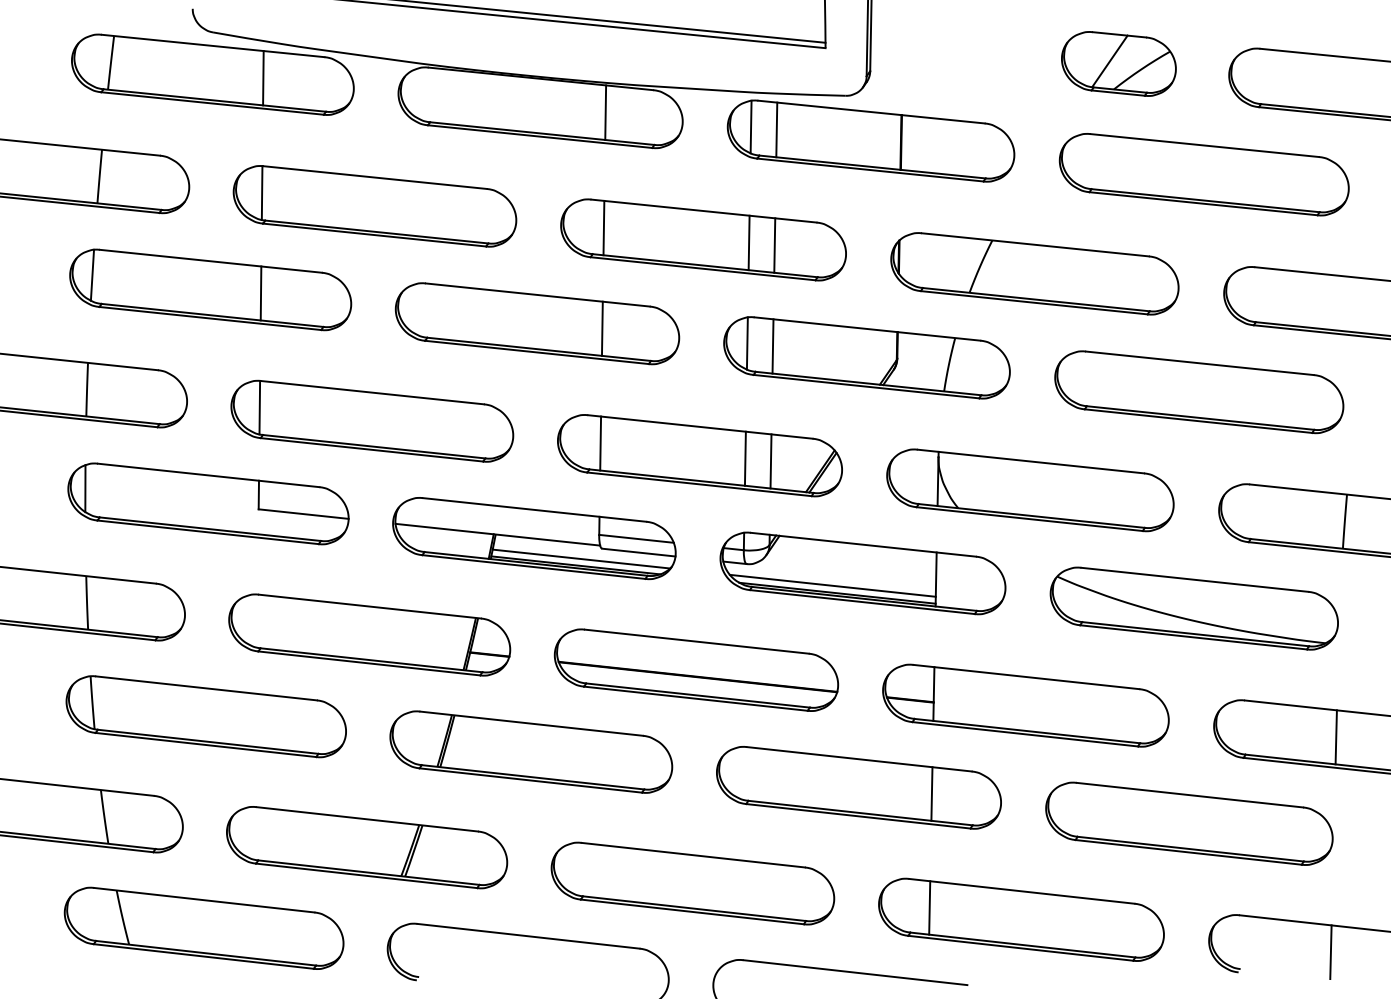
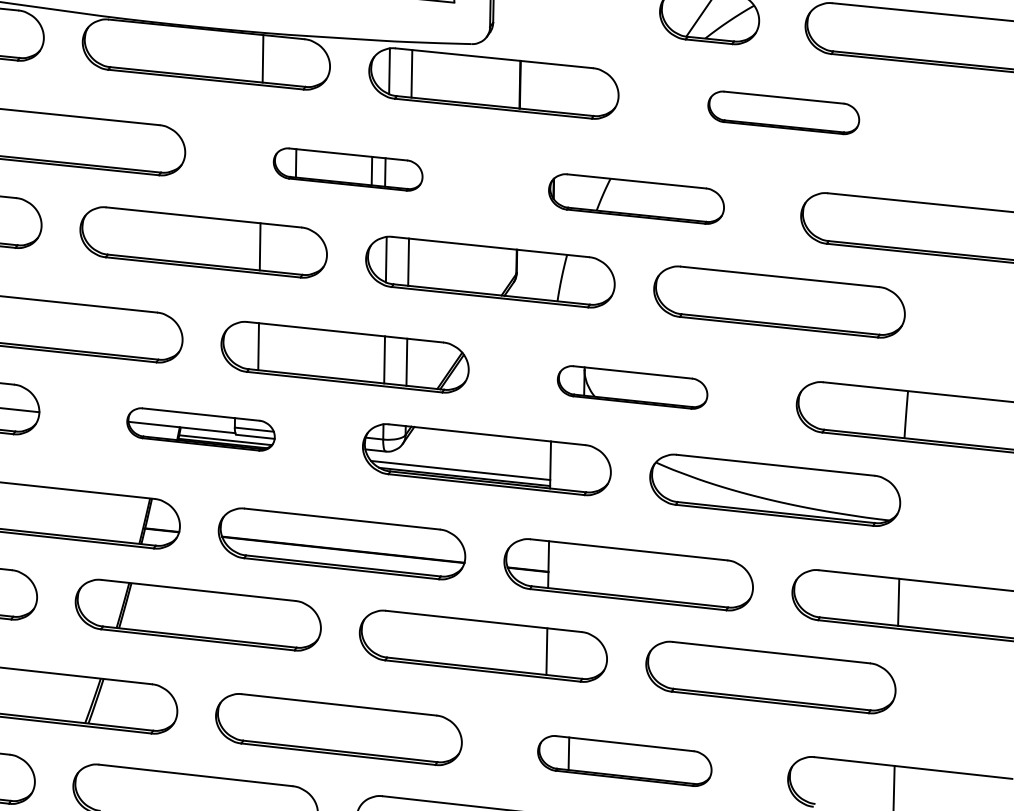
part: (1203, 174) -> (783, 112), size x0.6
part: (703, 239) -> (348, 169), size x0.6
part: (1034, 273) -> (636, 198), size x0.7
part: (1030, 490) -> (632, 387), size x0.6
part: (534, 538) -> (201, 429), size x0.6
part: (1021, 919) -> (624, 760), size x0.7

